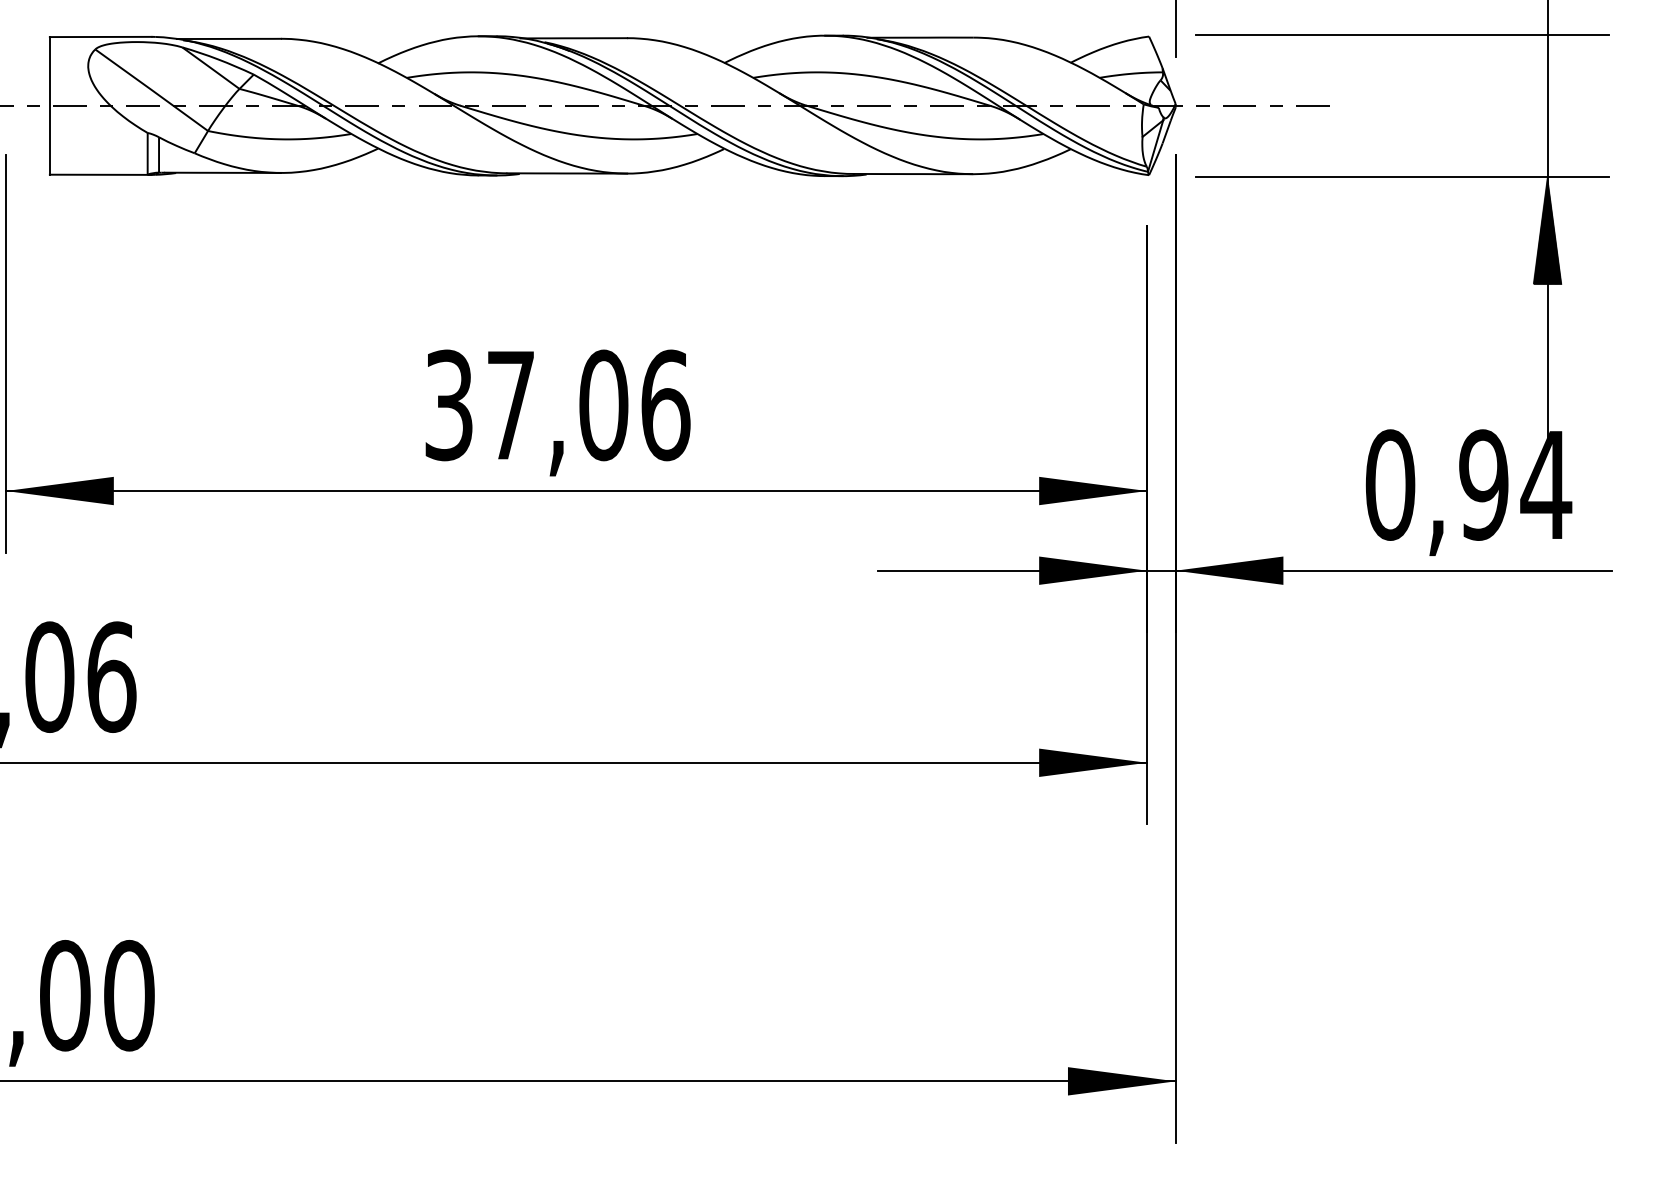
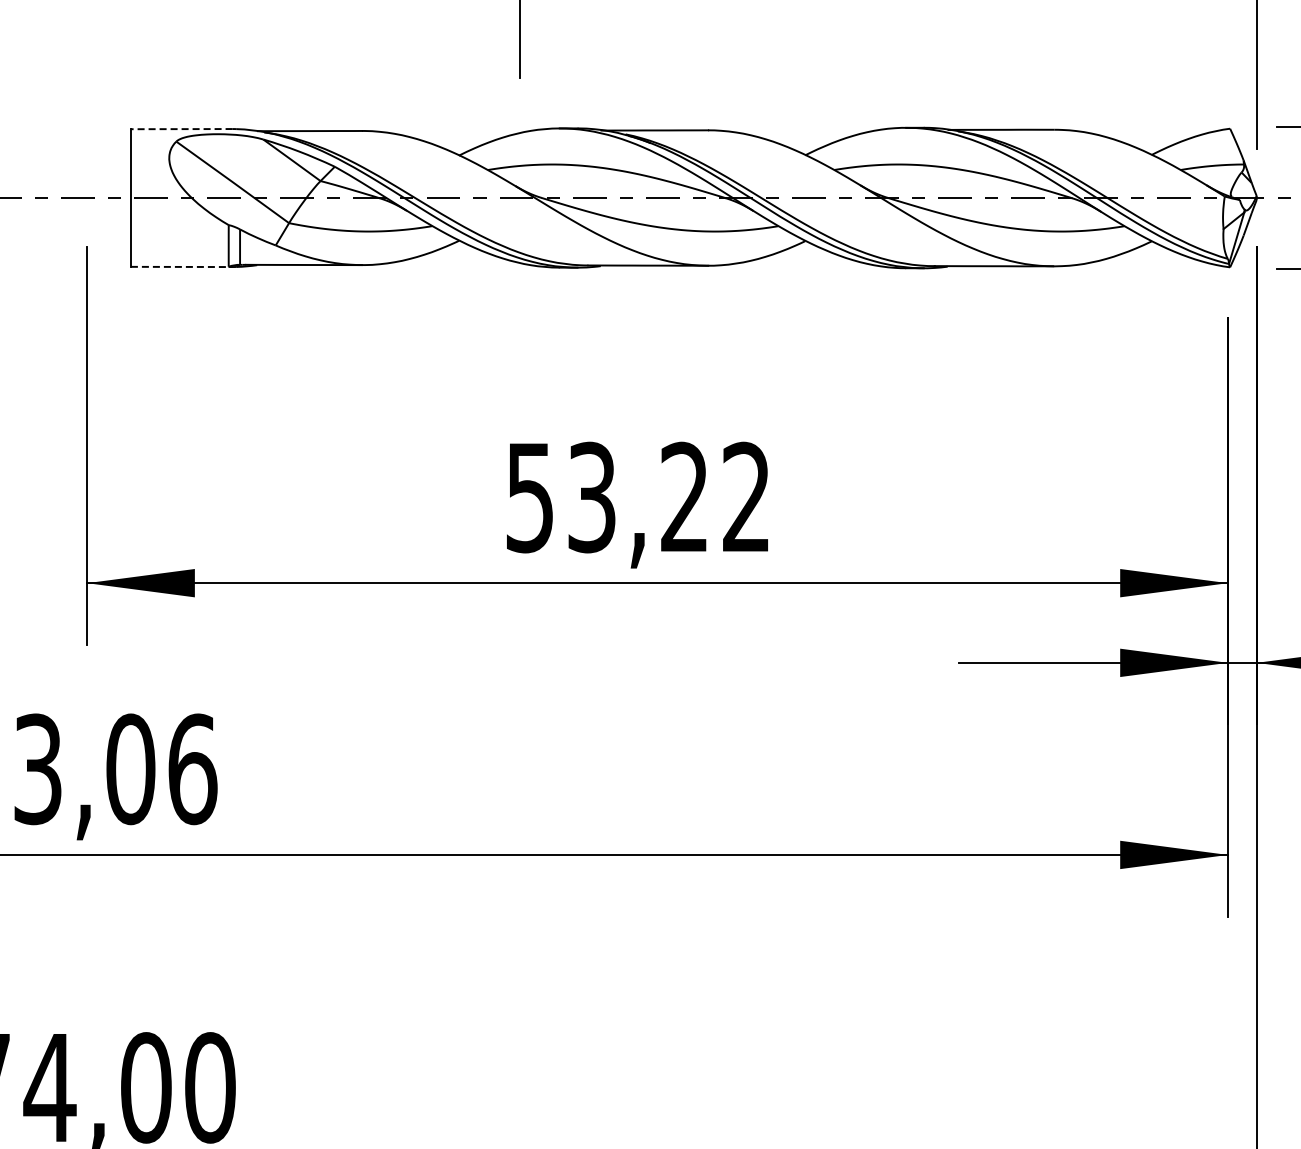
line: (100, 36) -> (181, 128), solid -> dashed
line: (100, 174) -> (181, 266), solid -> dashed
text: (557, 405) -> (638, 497), 37,06 -> 53,22

